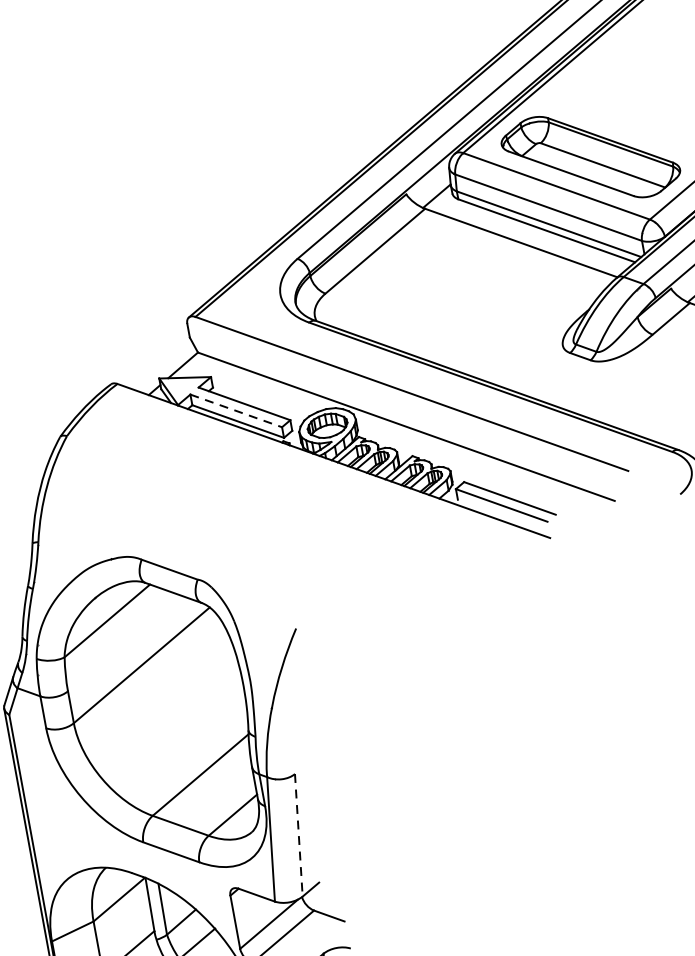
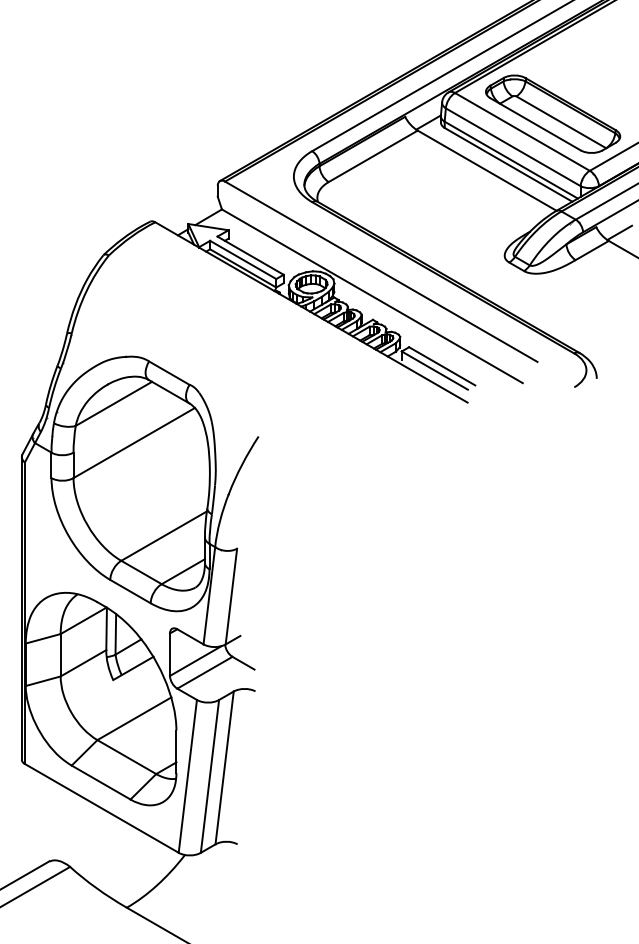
line: (236, 411) -> (243, 260), dashed -> solid
line: (299, 836) -> (231, 597), dashed -> solid

